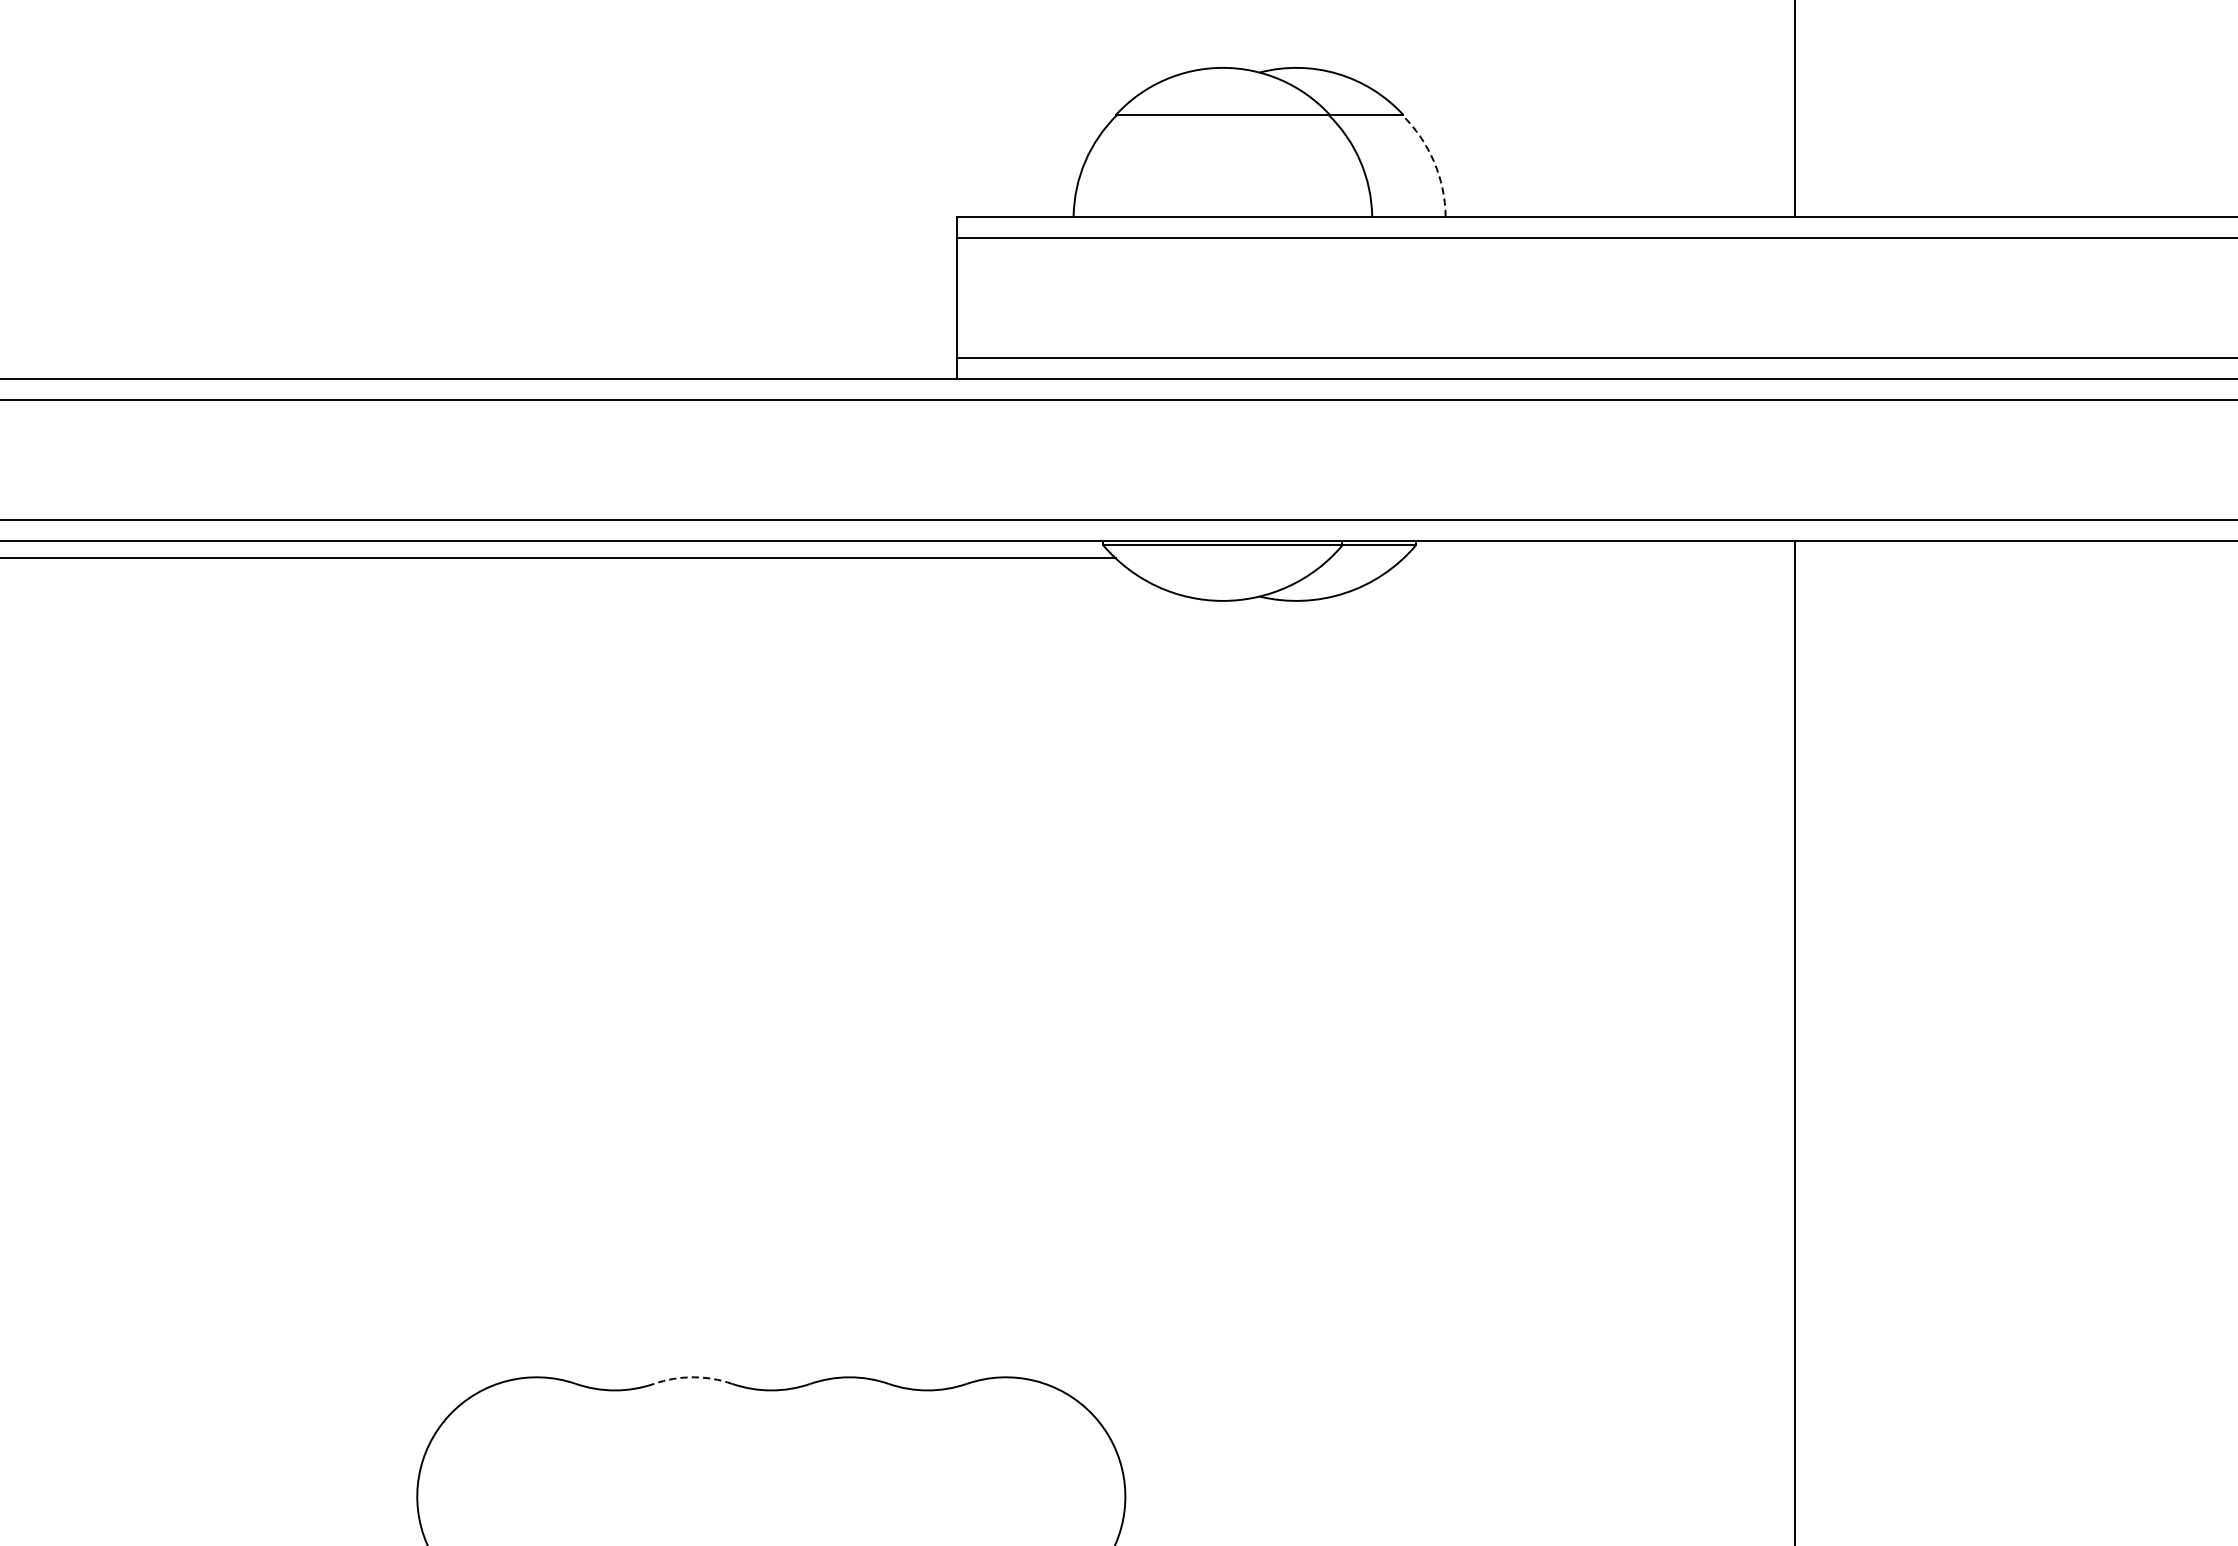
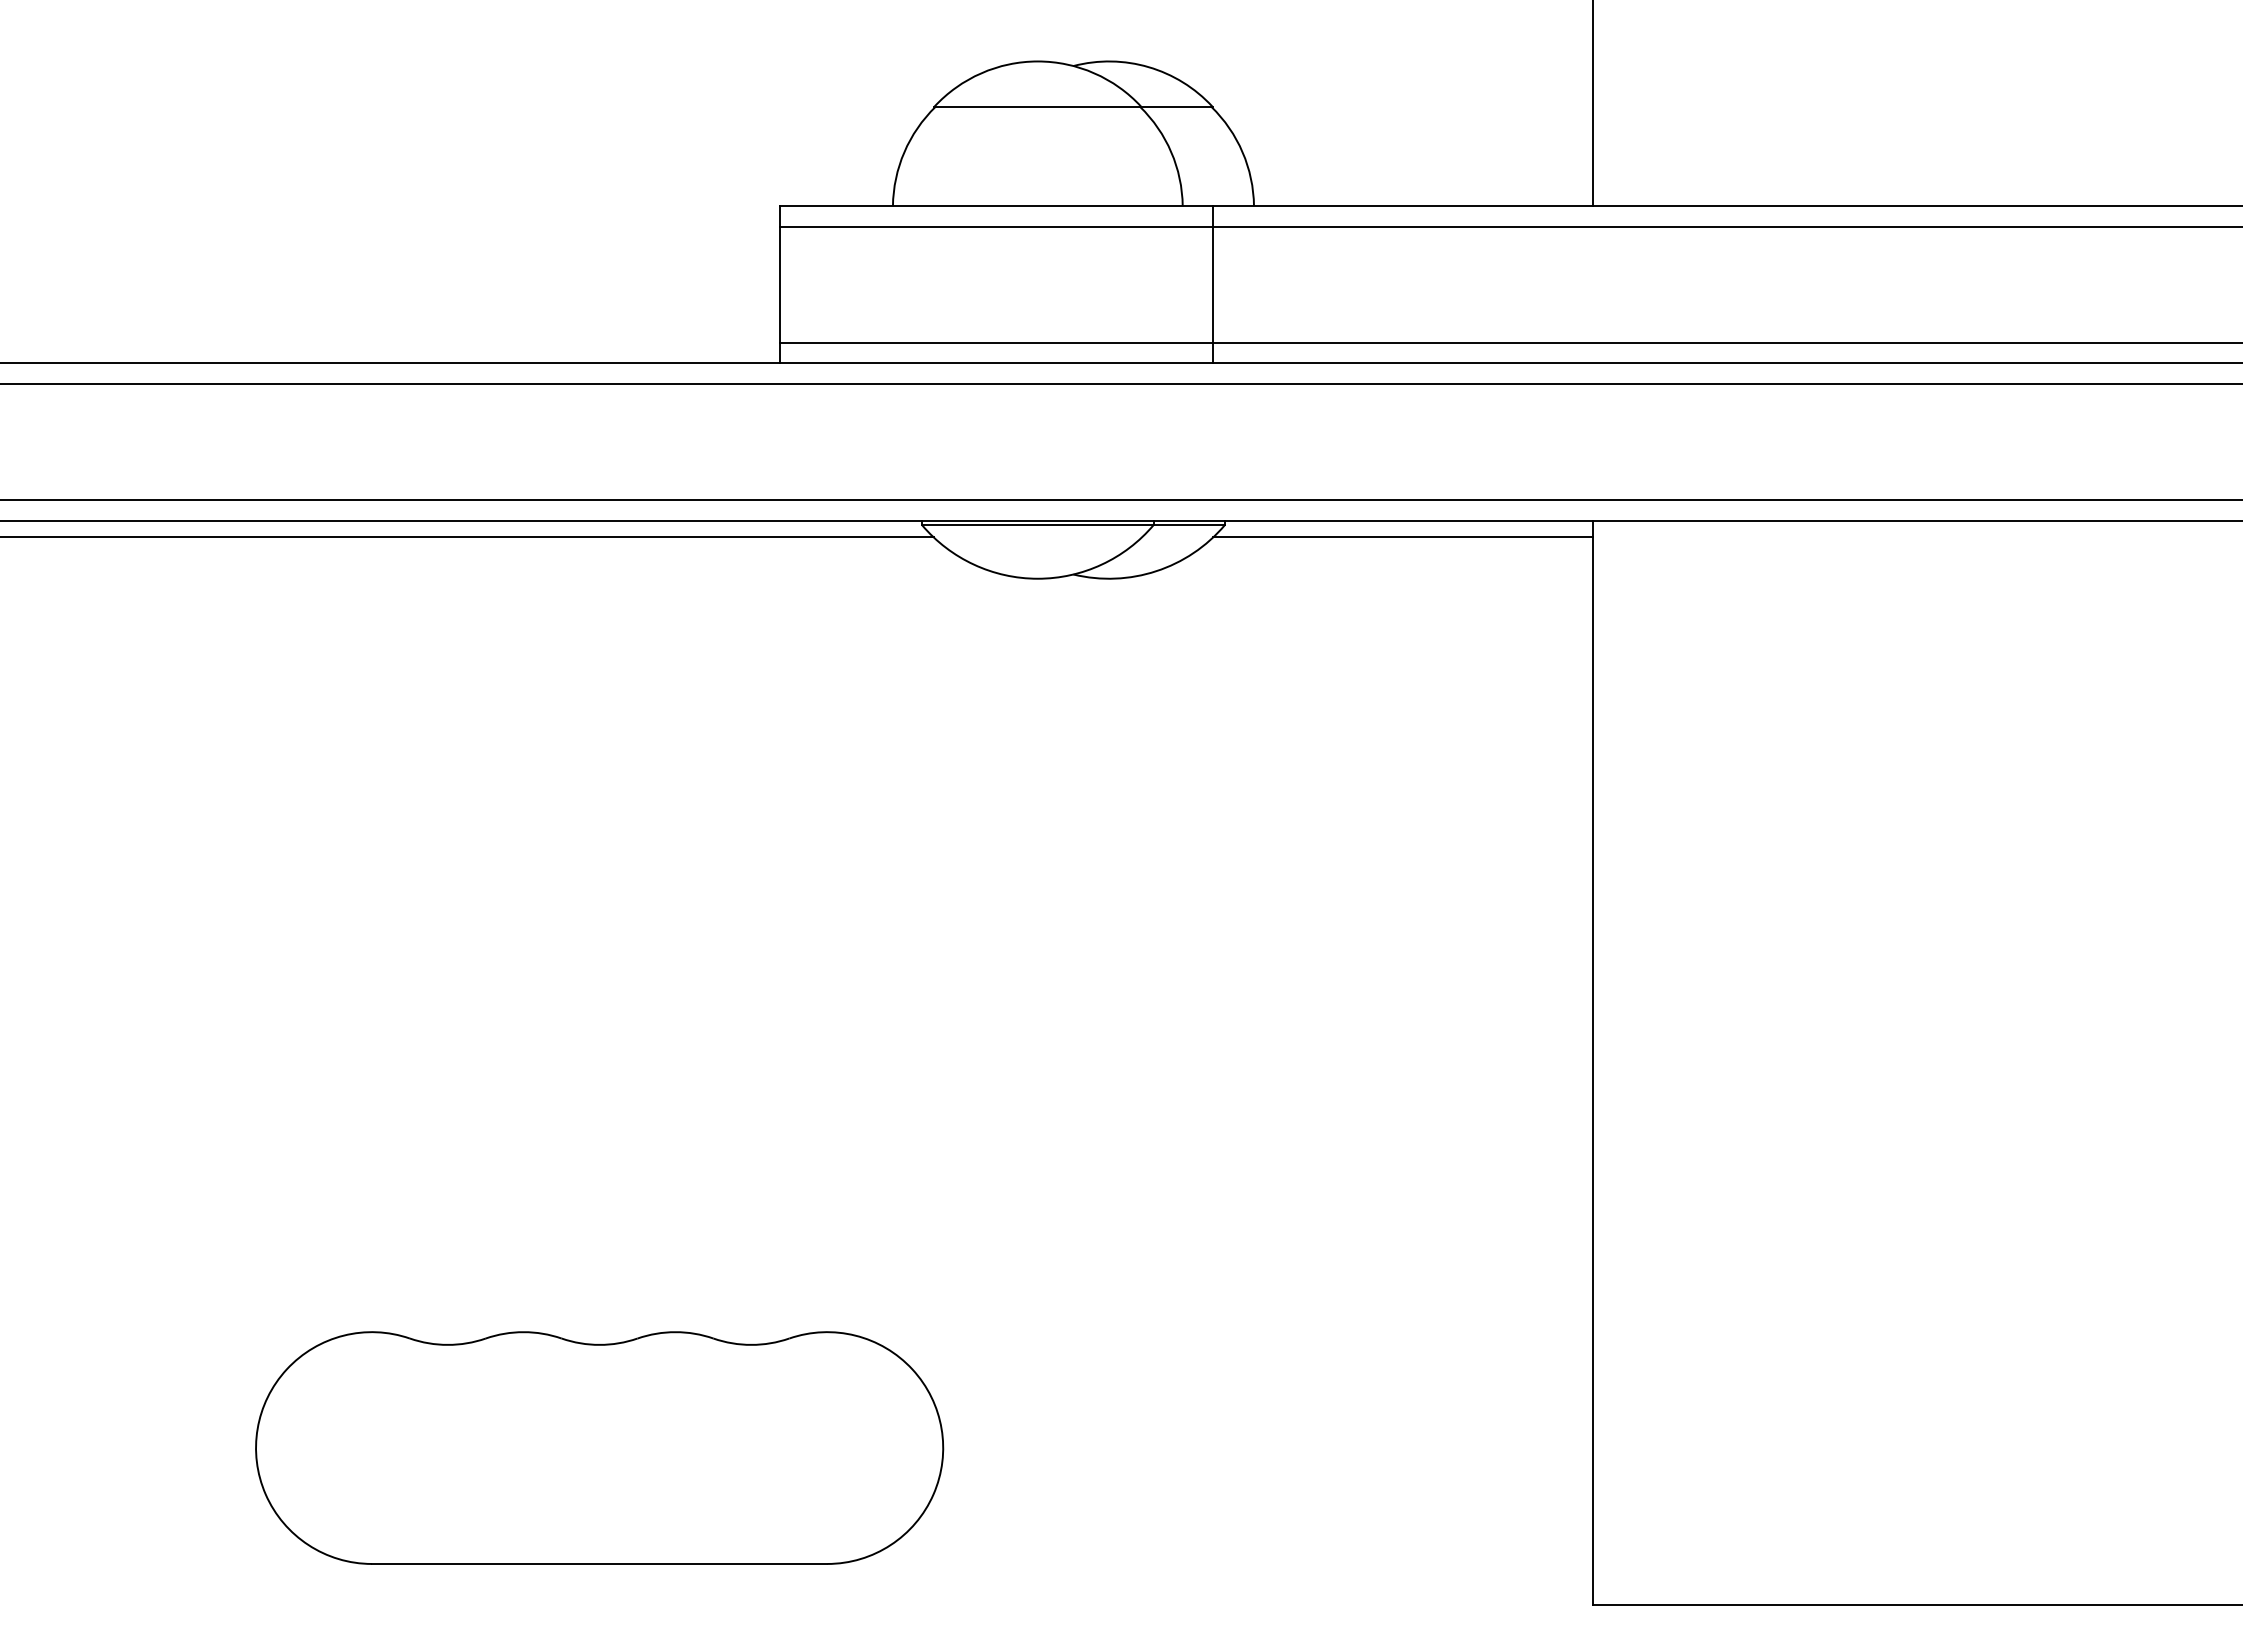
arc: (1433, 161) -> (1242, 152), dashed -> solid
line: (1403, 297) -> (1213, 284), added
line: (1599, 558) -> (1403, 537), added
arc: (692, 1377) -> (523, 1332), dashed -> solid

